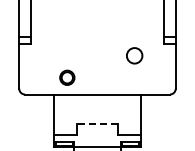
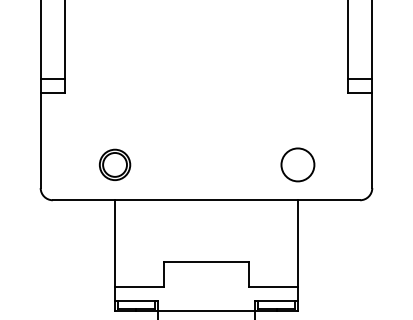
circle: (134, 55) -> (297, 164), moved
part: (67, 77) -> (115, 164), moved
line: (97, 123) -> (206, 261), dashed -> solid

